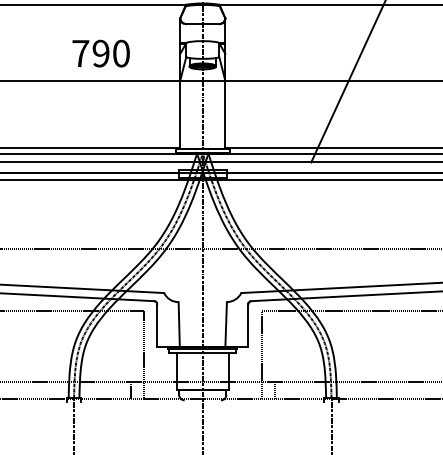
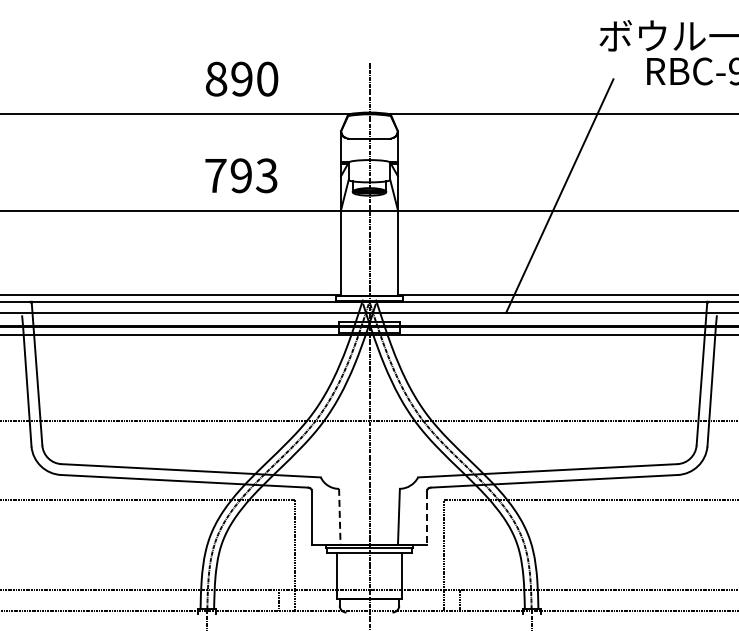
text: (121, 53) -> (266, 175), 790 -> 793
line: (178, 324) -> (339, 517), solid -> dashed
line: (248, 325) -> (426, 518), solid -> dashed

